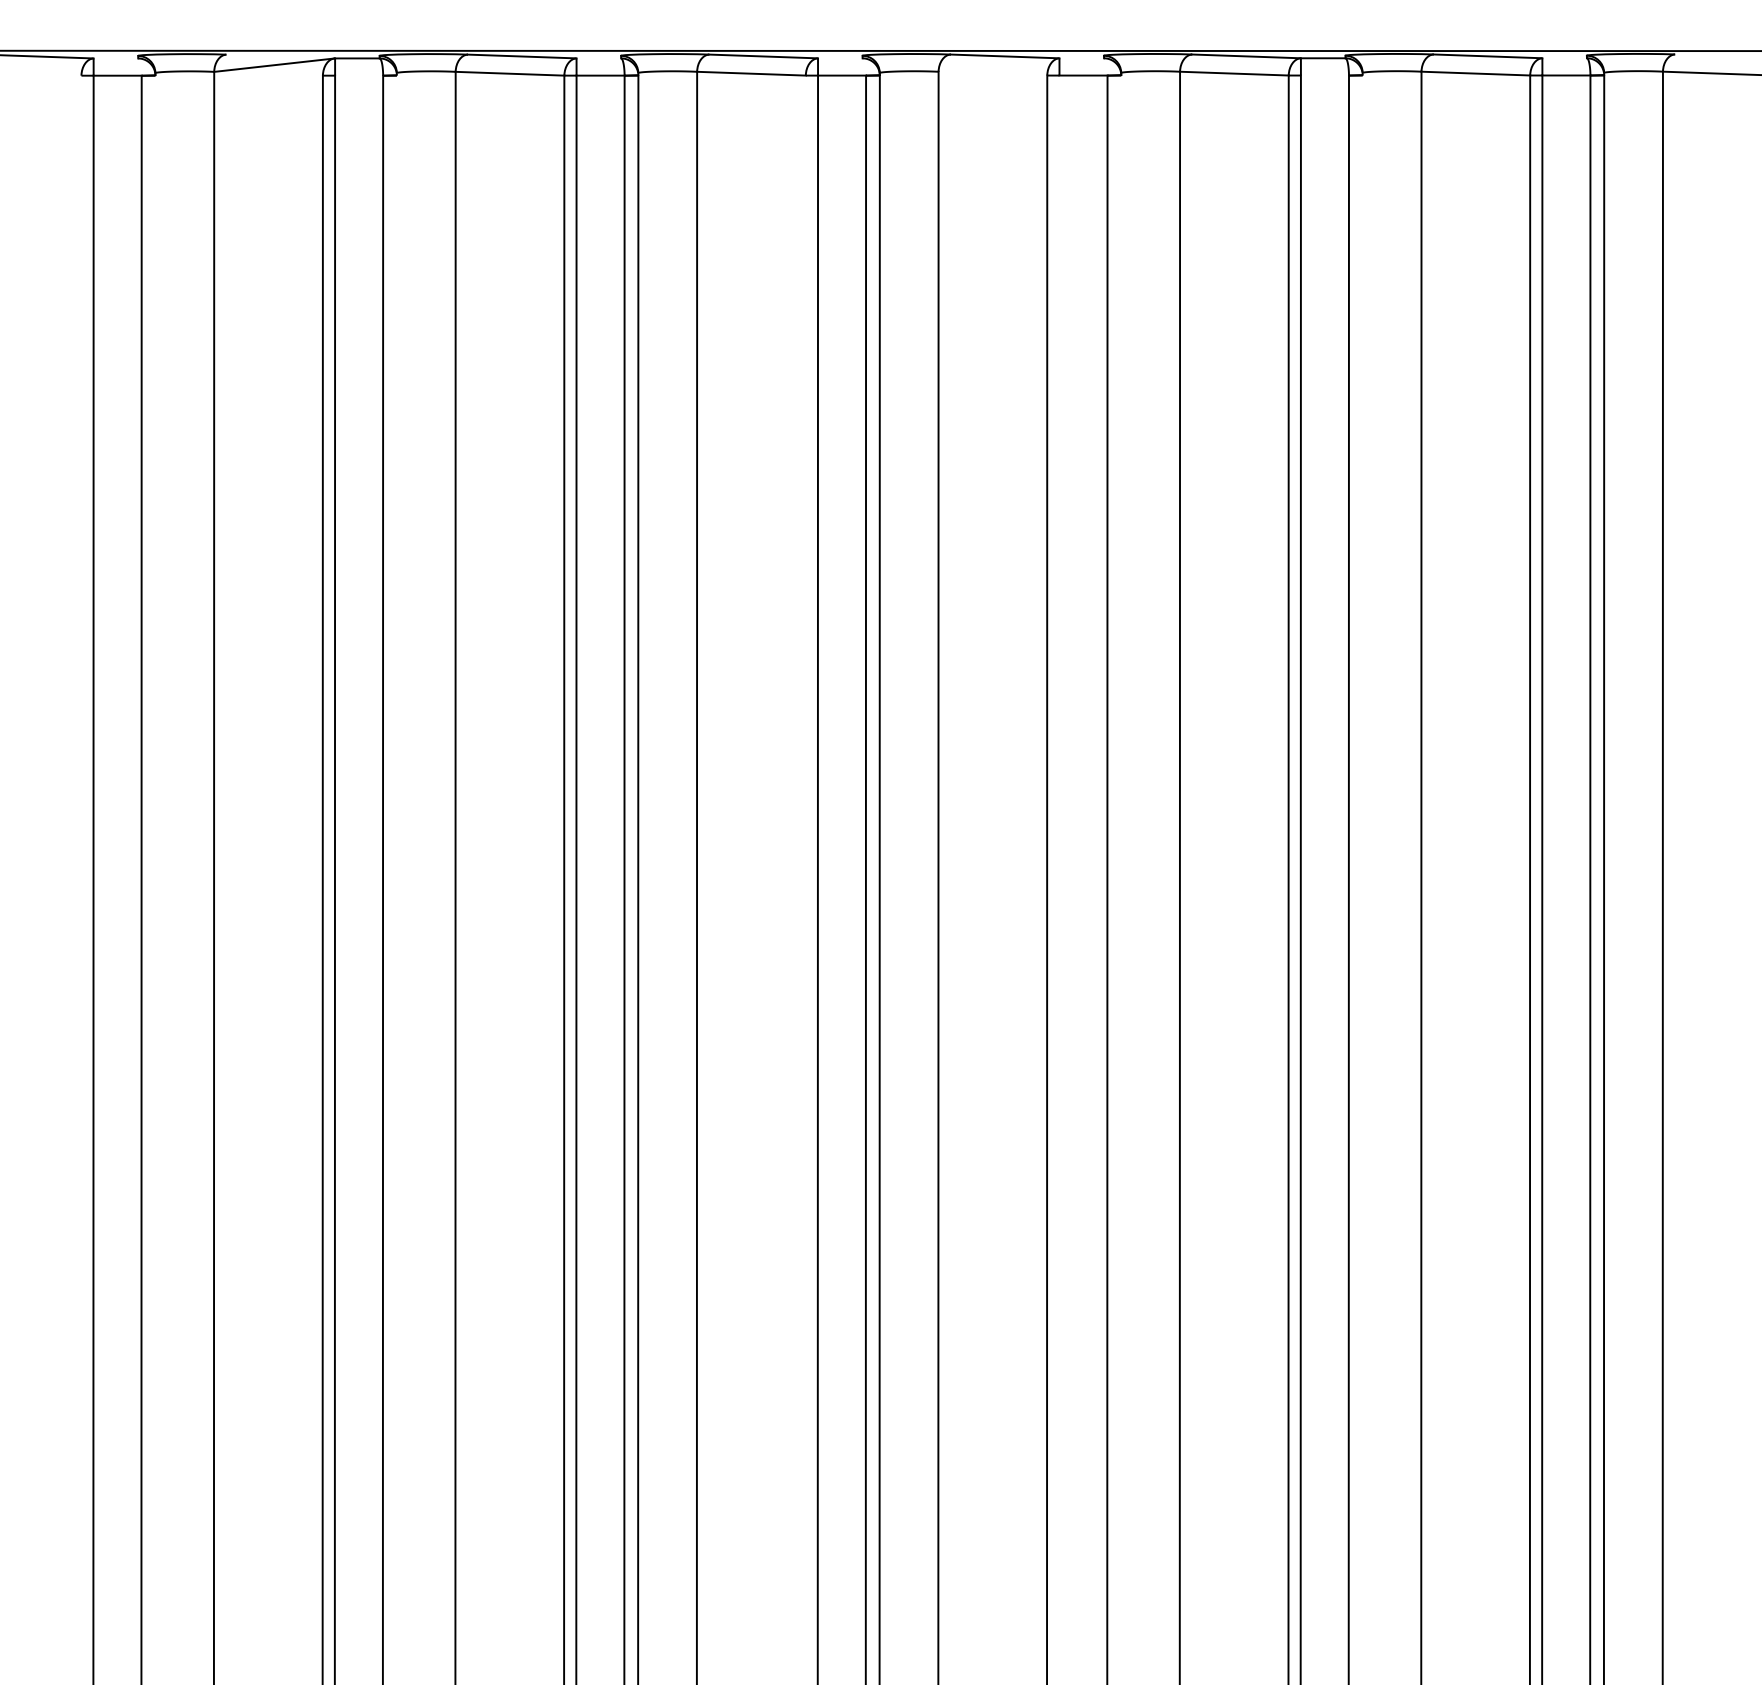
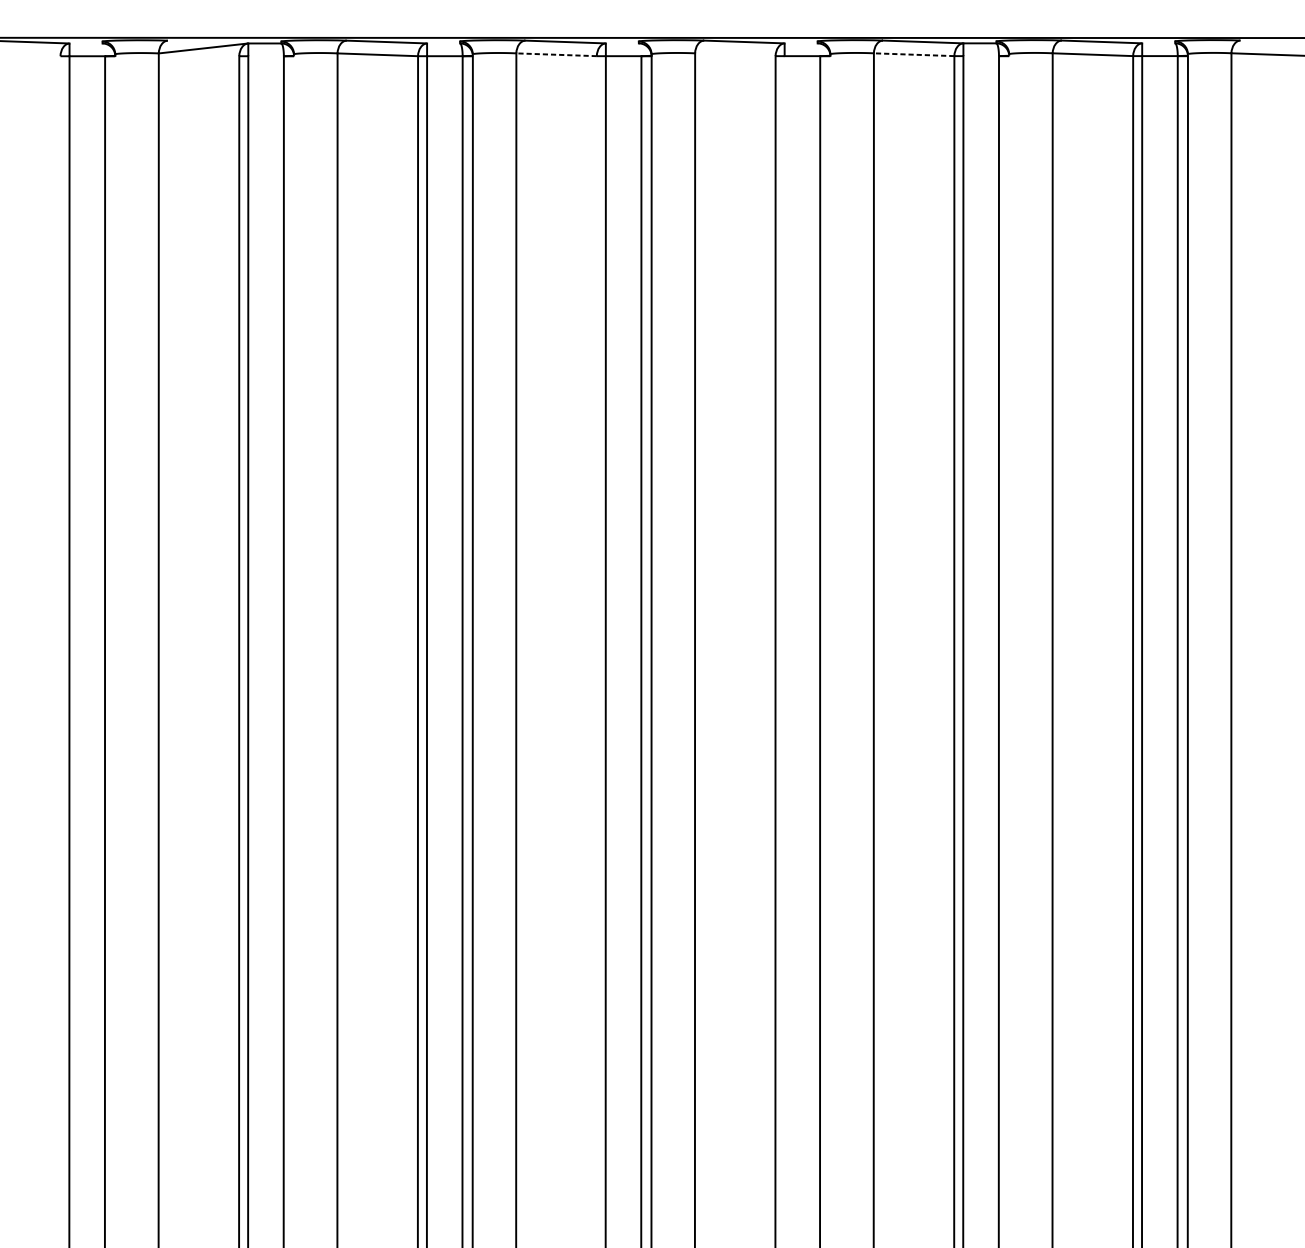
line: (750, 73) -> (555, 54), solid -> dashed
line: (1233, 73) -> (913, 54), solid -> dashed

